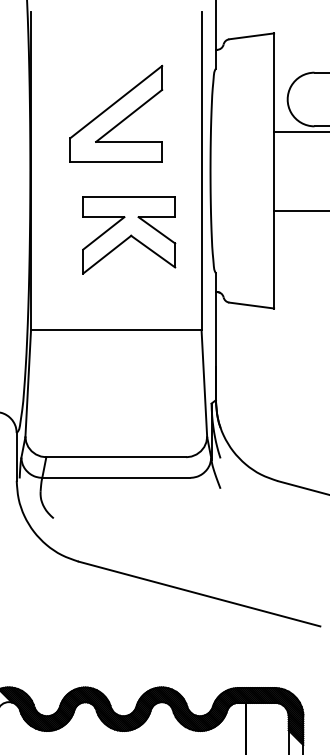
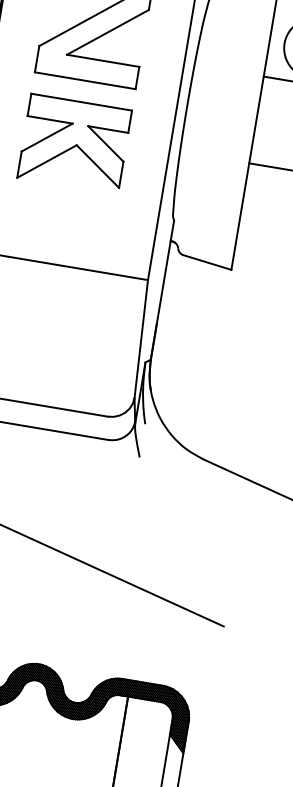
part: (129, 235) -> (74, 144), moved

